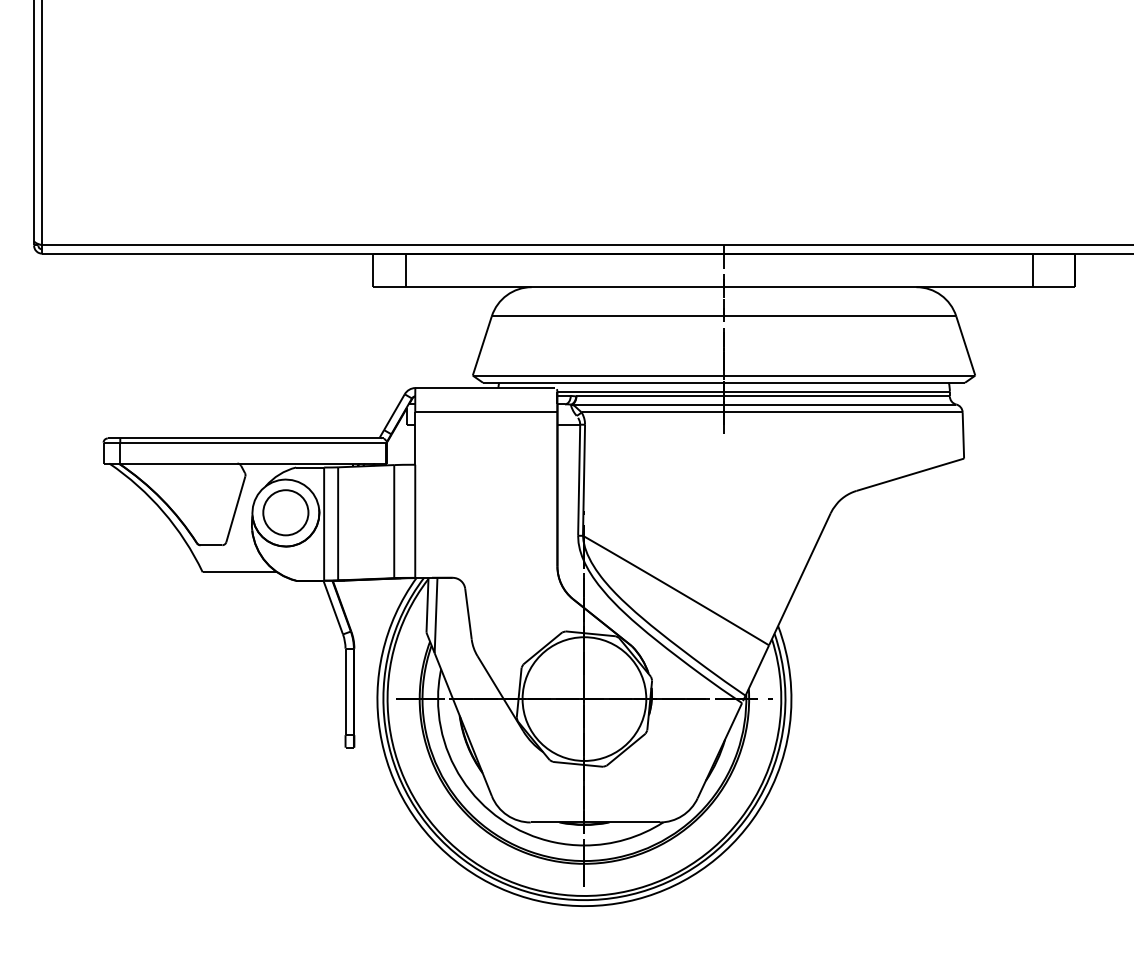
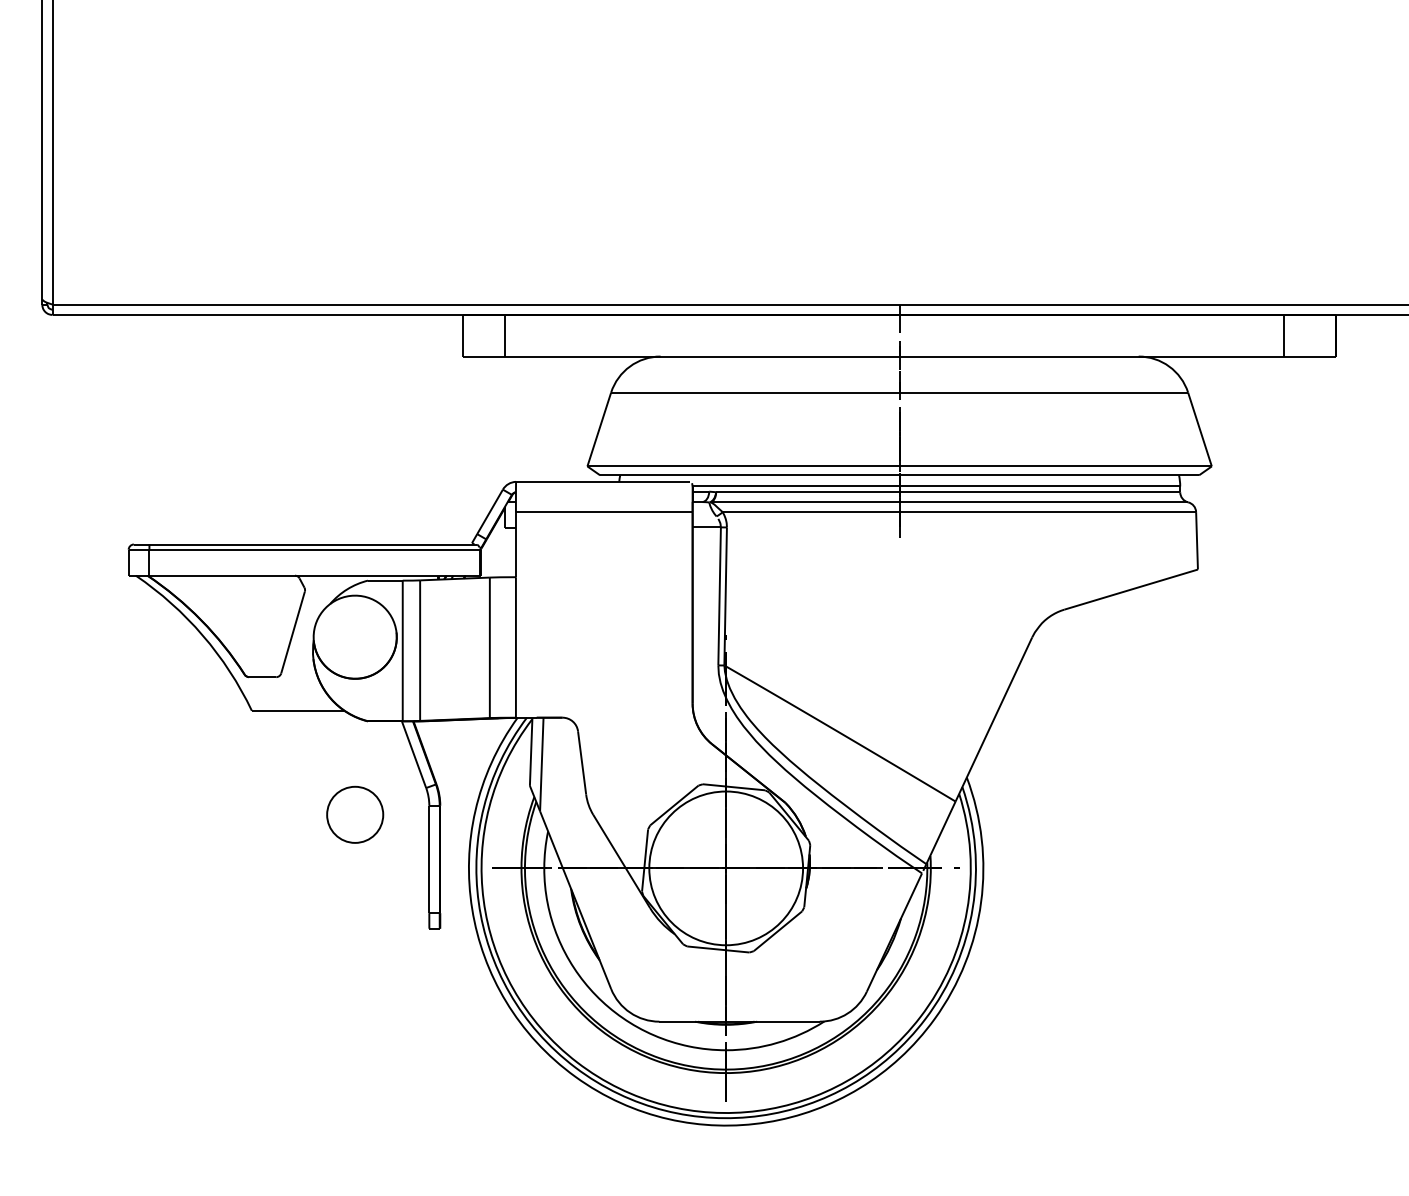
part: (286, 512) -> (355, 814), moved

